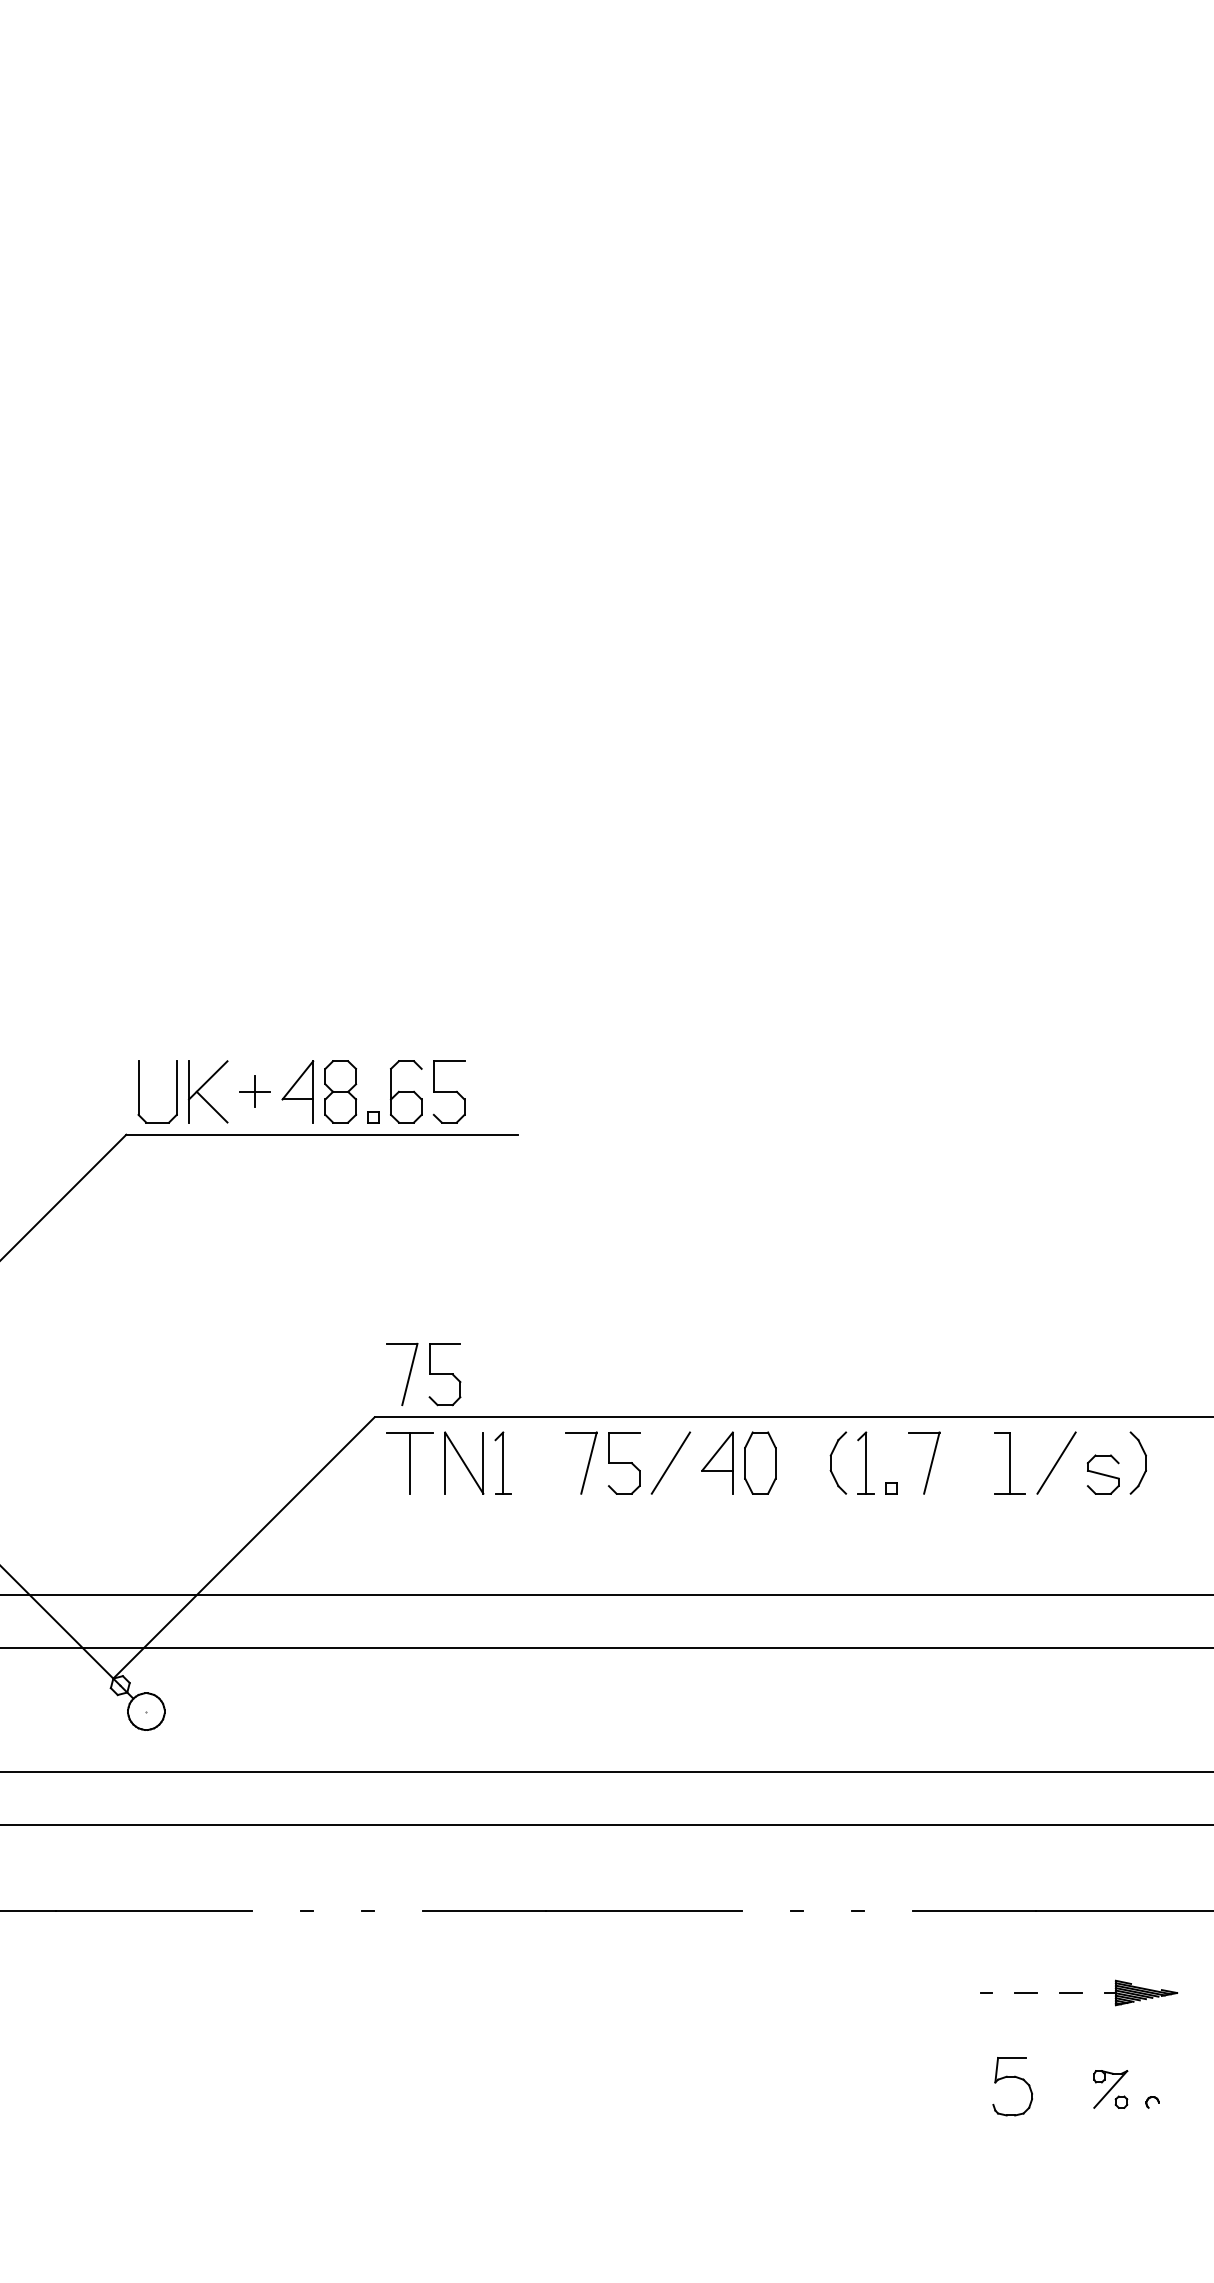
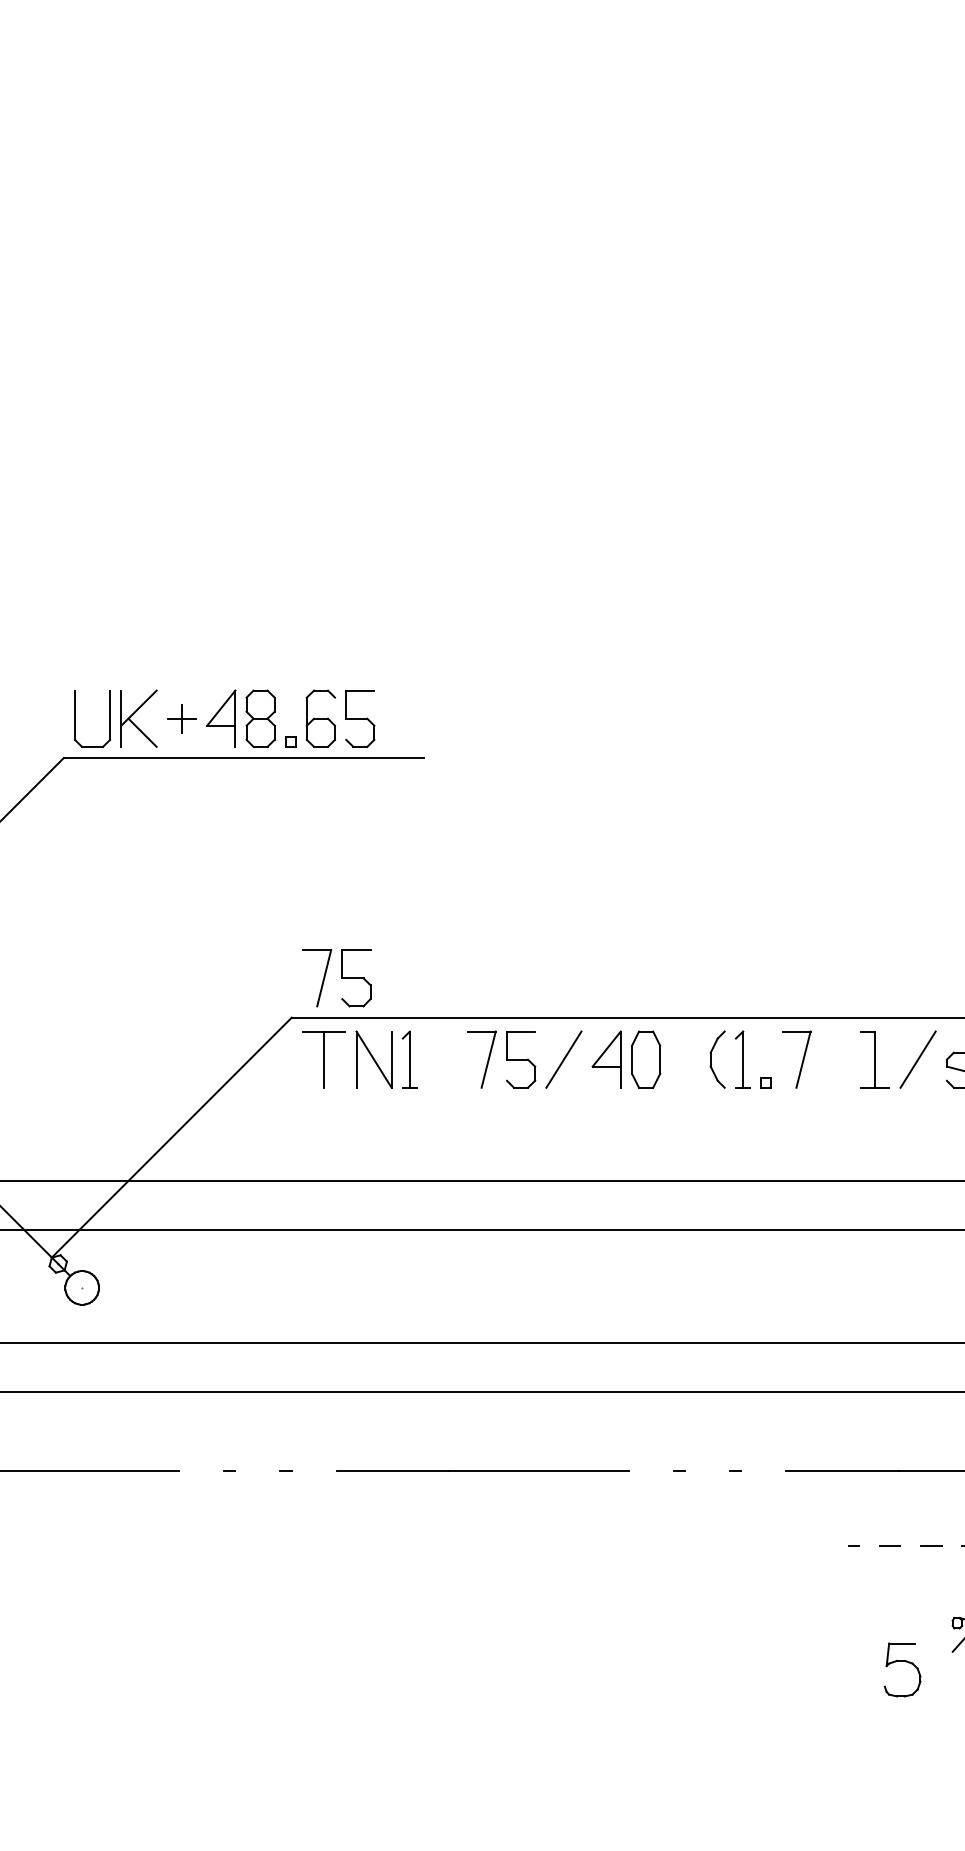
part: (1016, 2078) -> (906, 1662), moved

